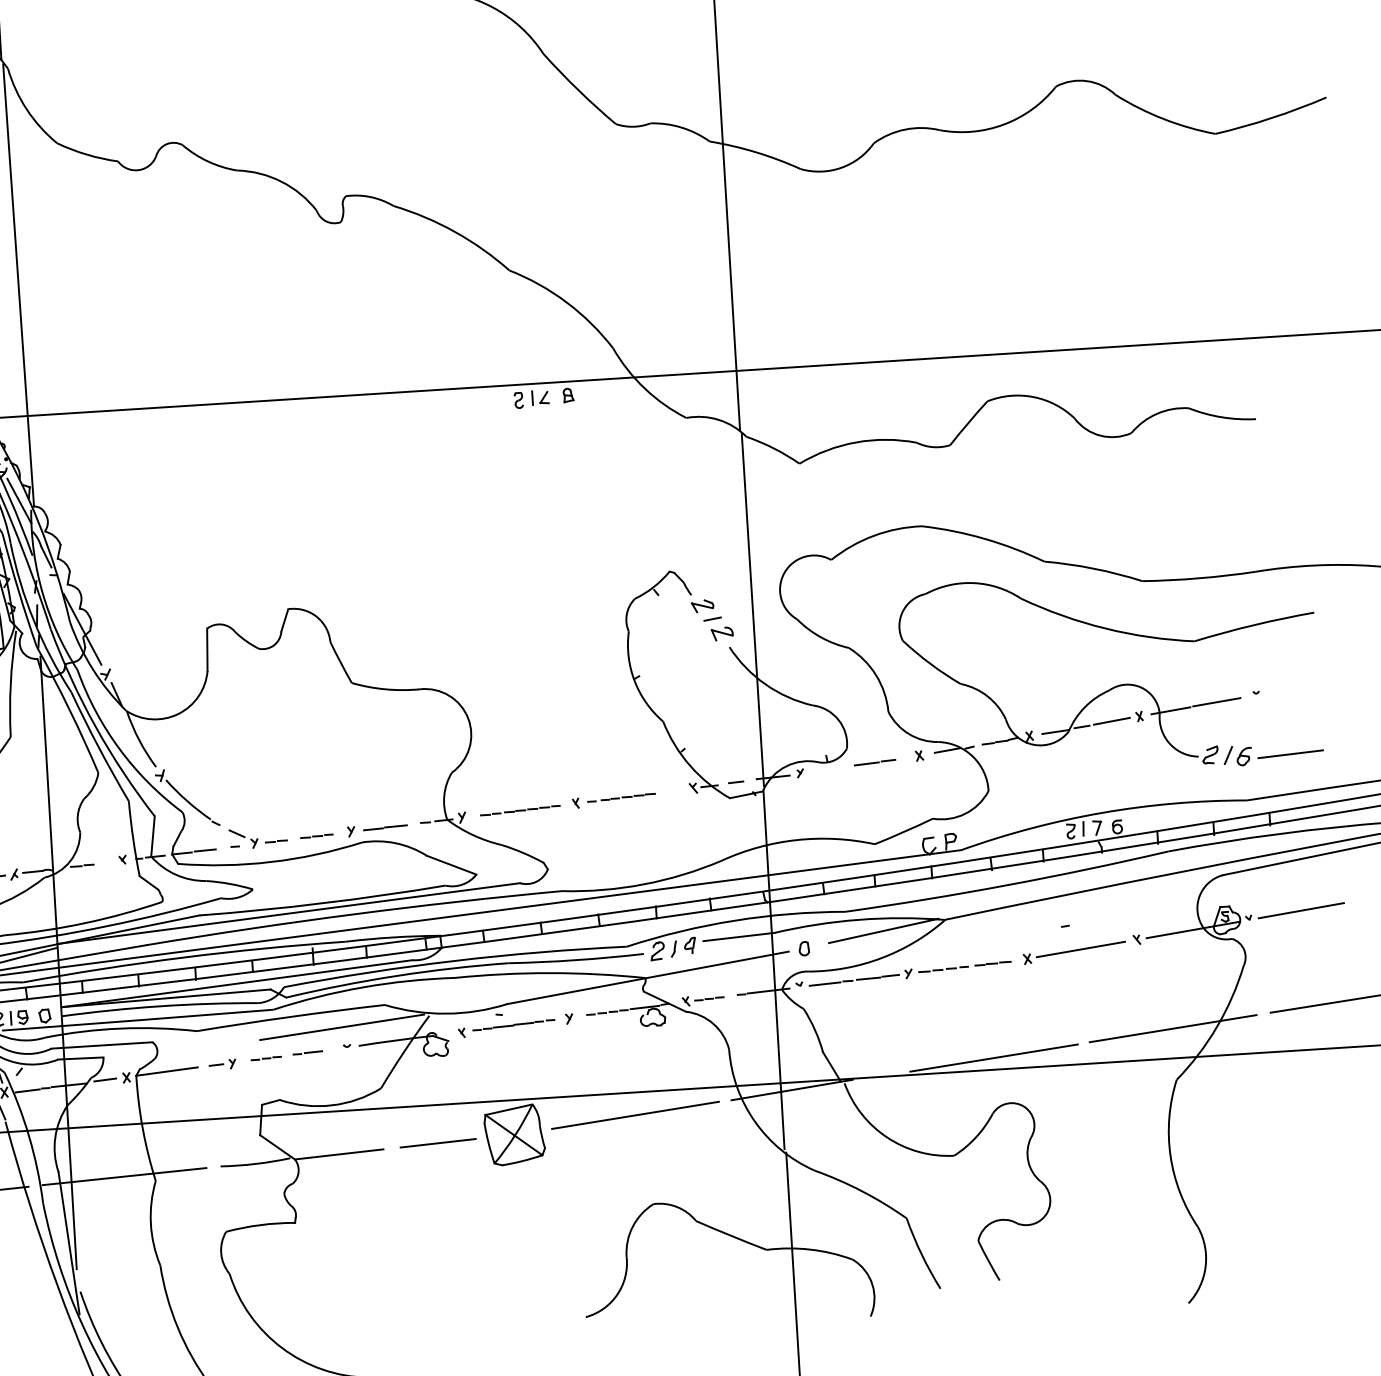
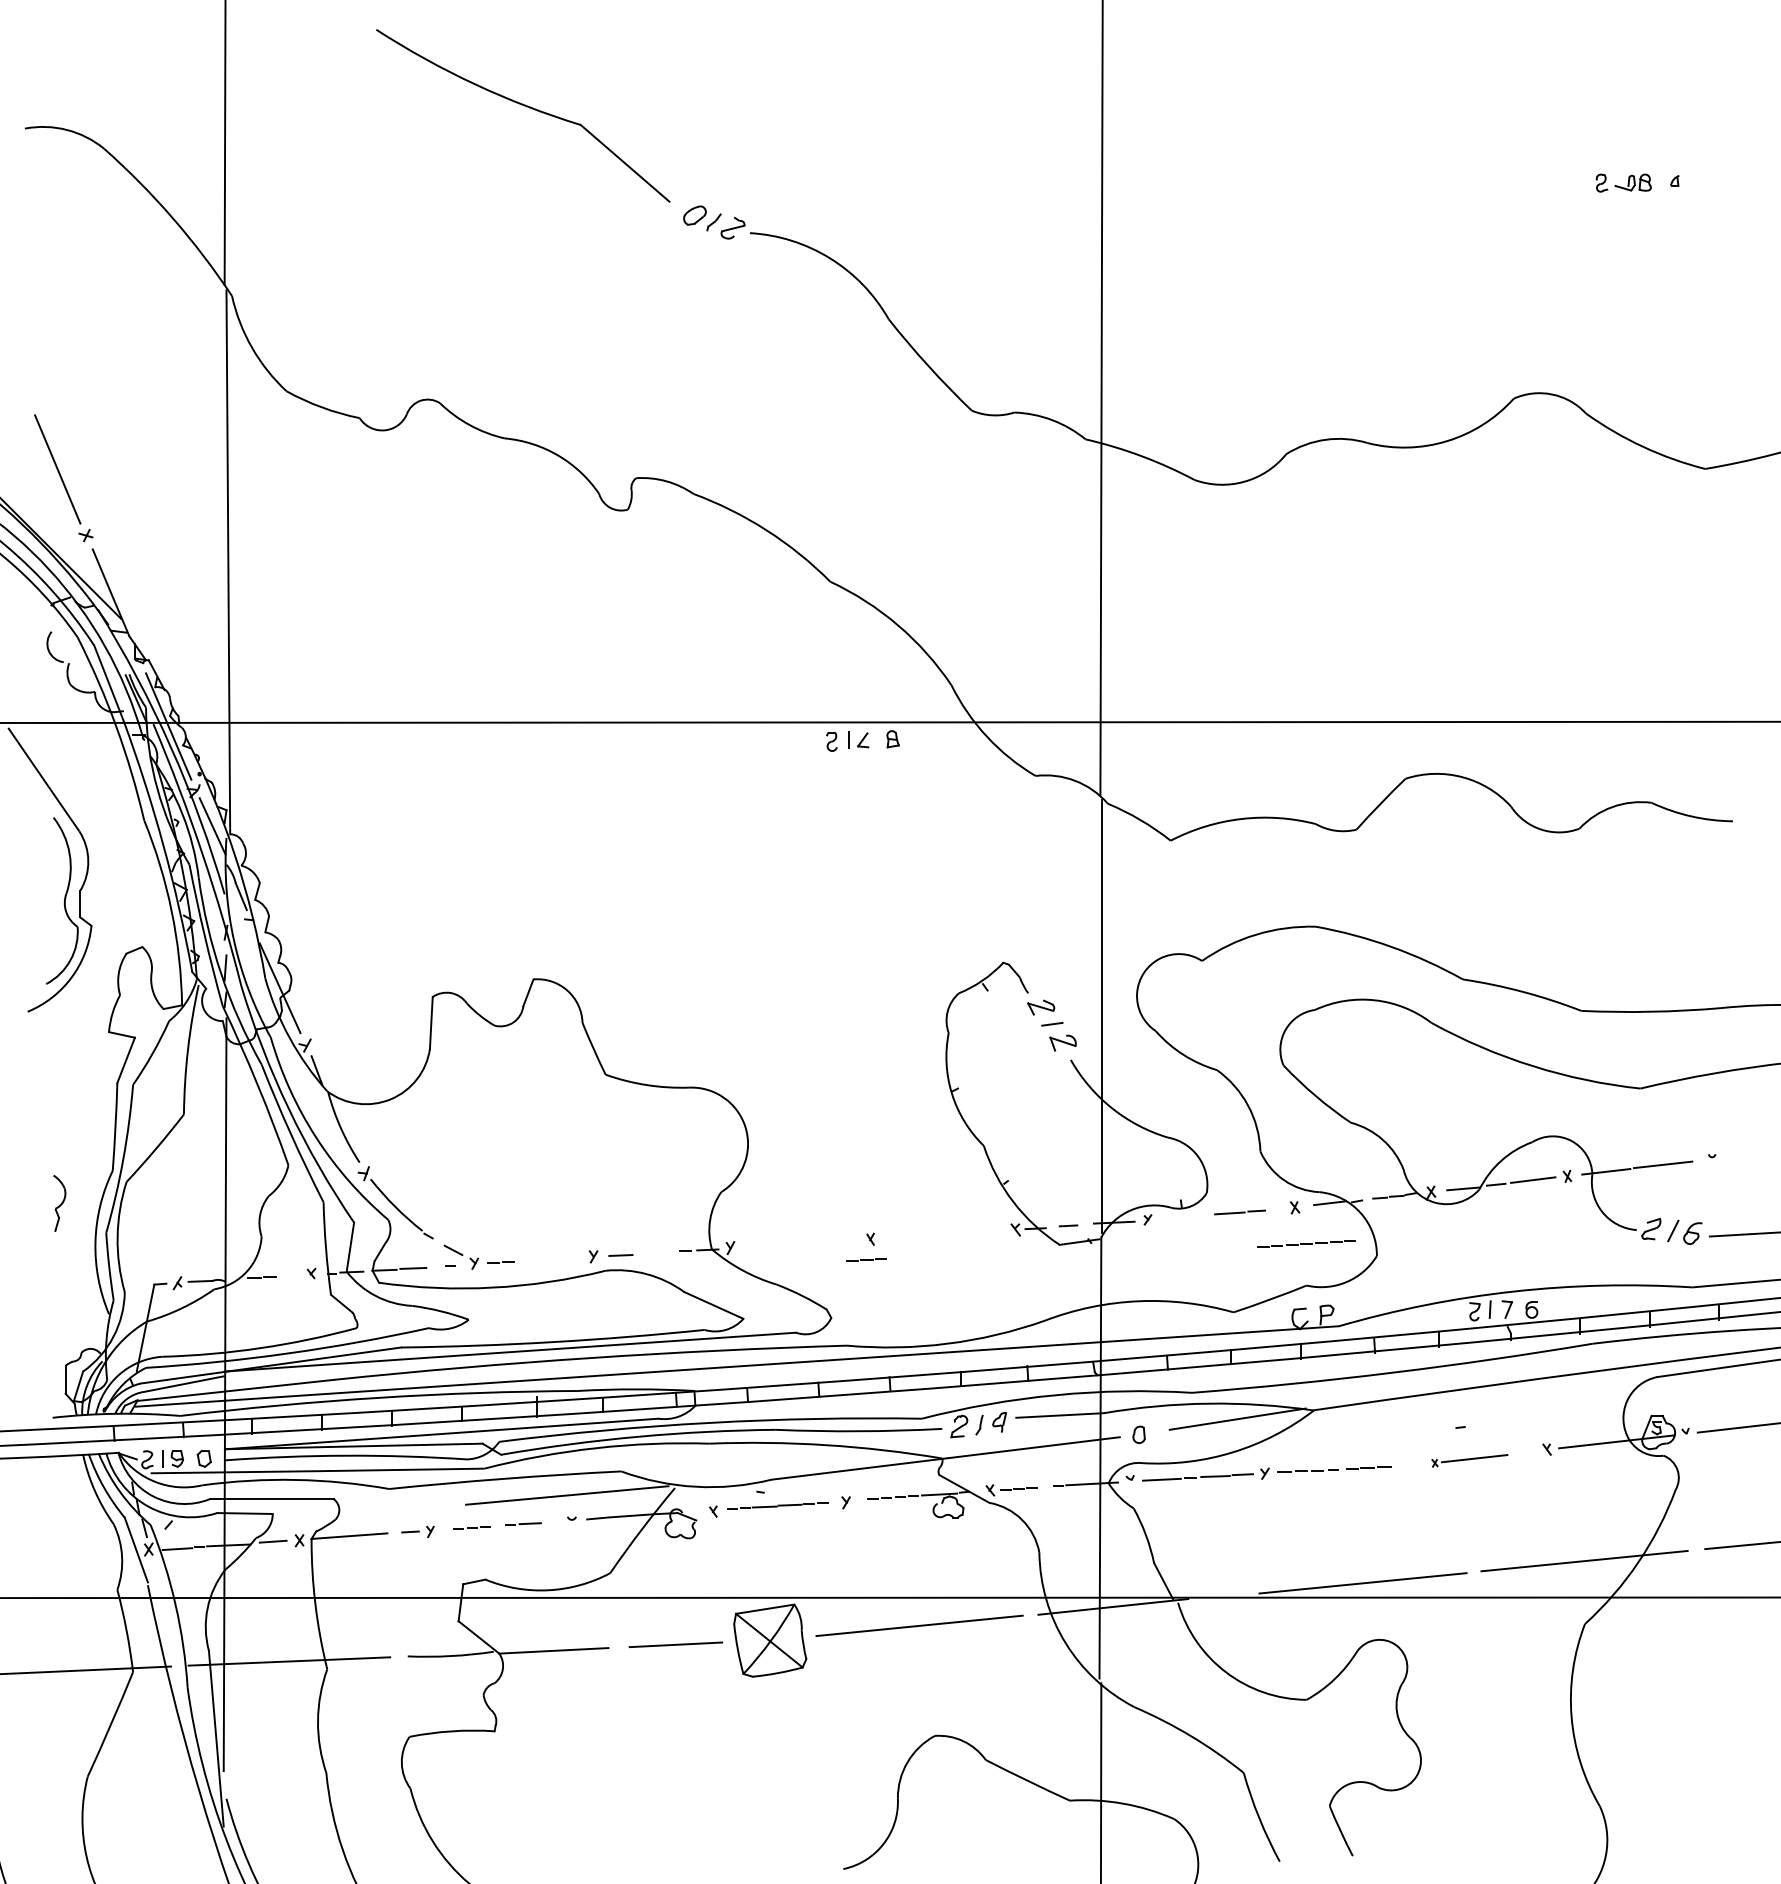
part: (621, 797) -> (926, 1235), removed
line: (520, 810) -> (1306, 1243), moved
line: (395, 826) -> (648, 1253), removed
line: (317, 836) -> (866, 1259), moved
part: (1074, 952) -> (1469, 1460), size x0.6

